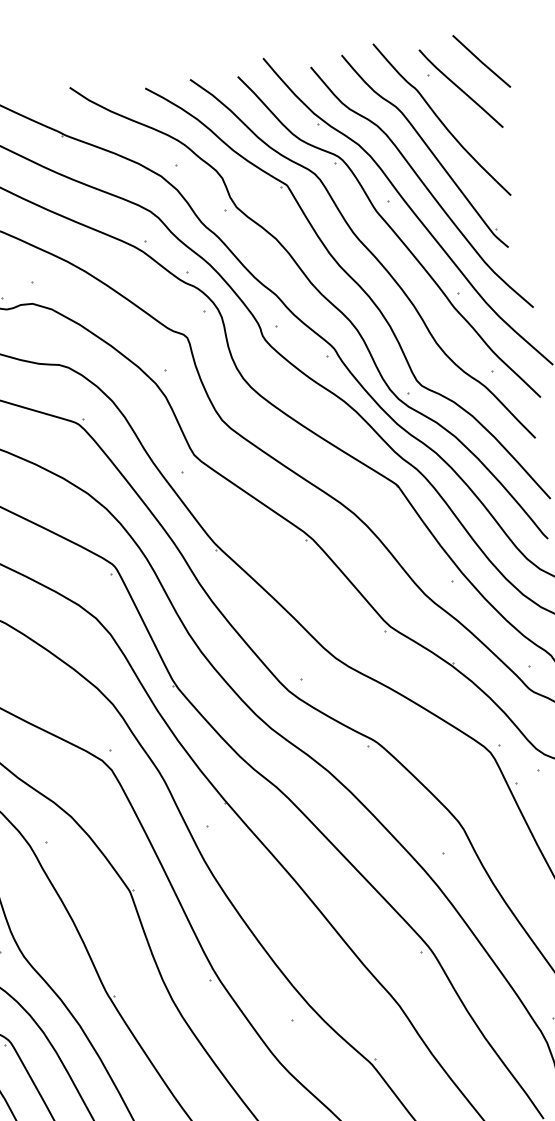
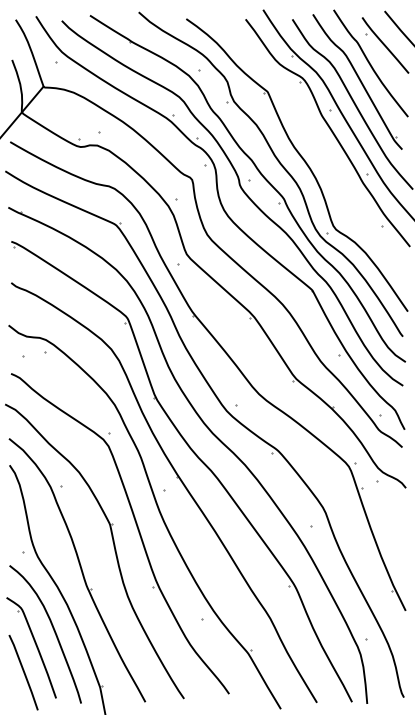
curve: (370, 254) -> (314, 142), removed

